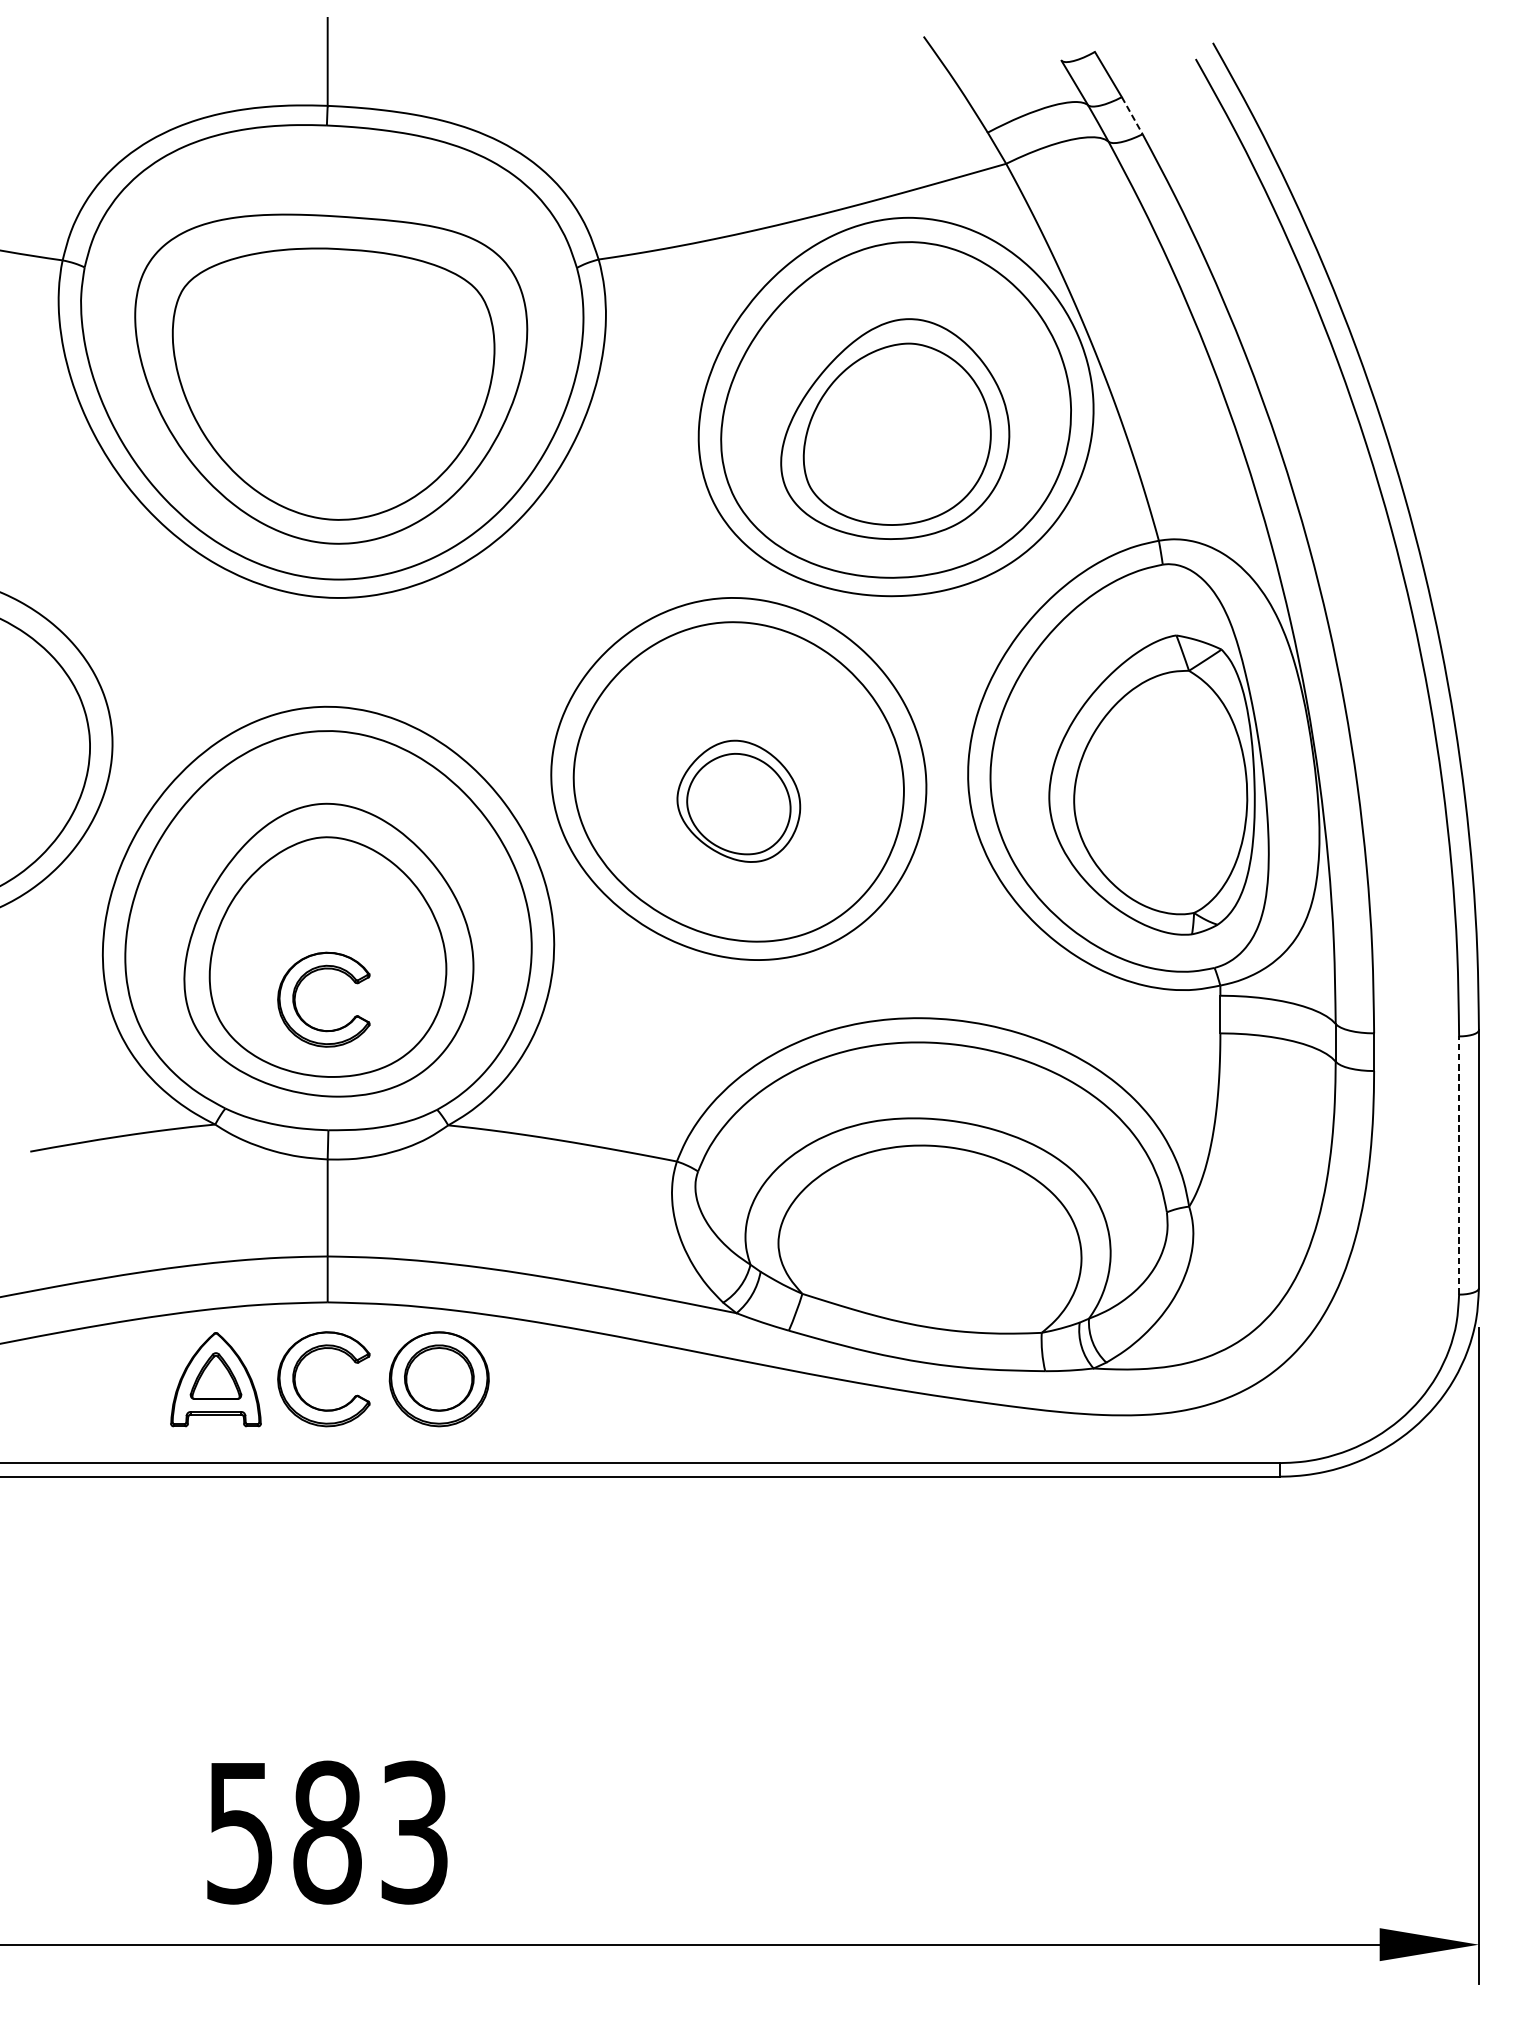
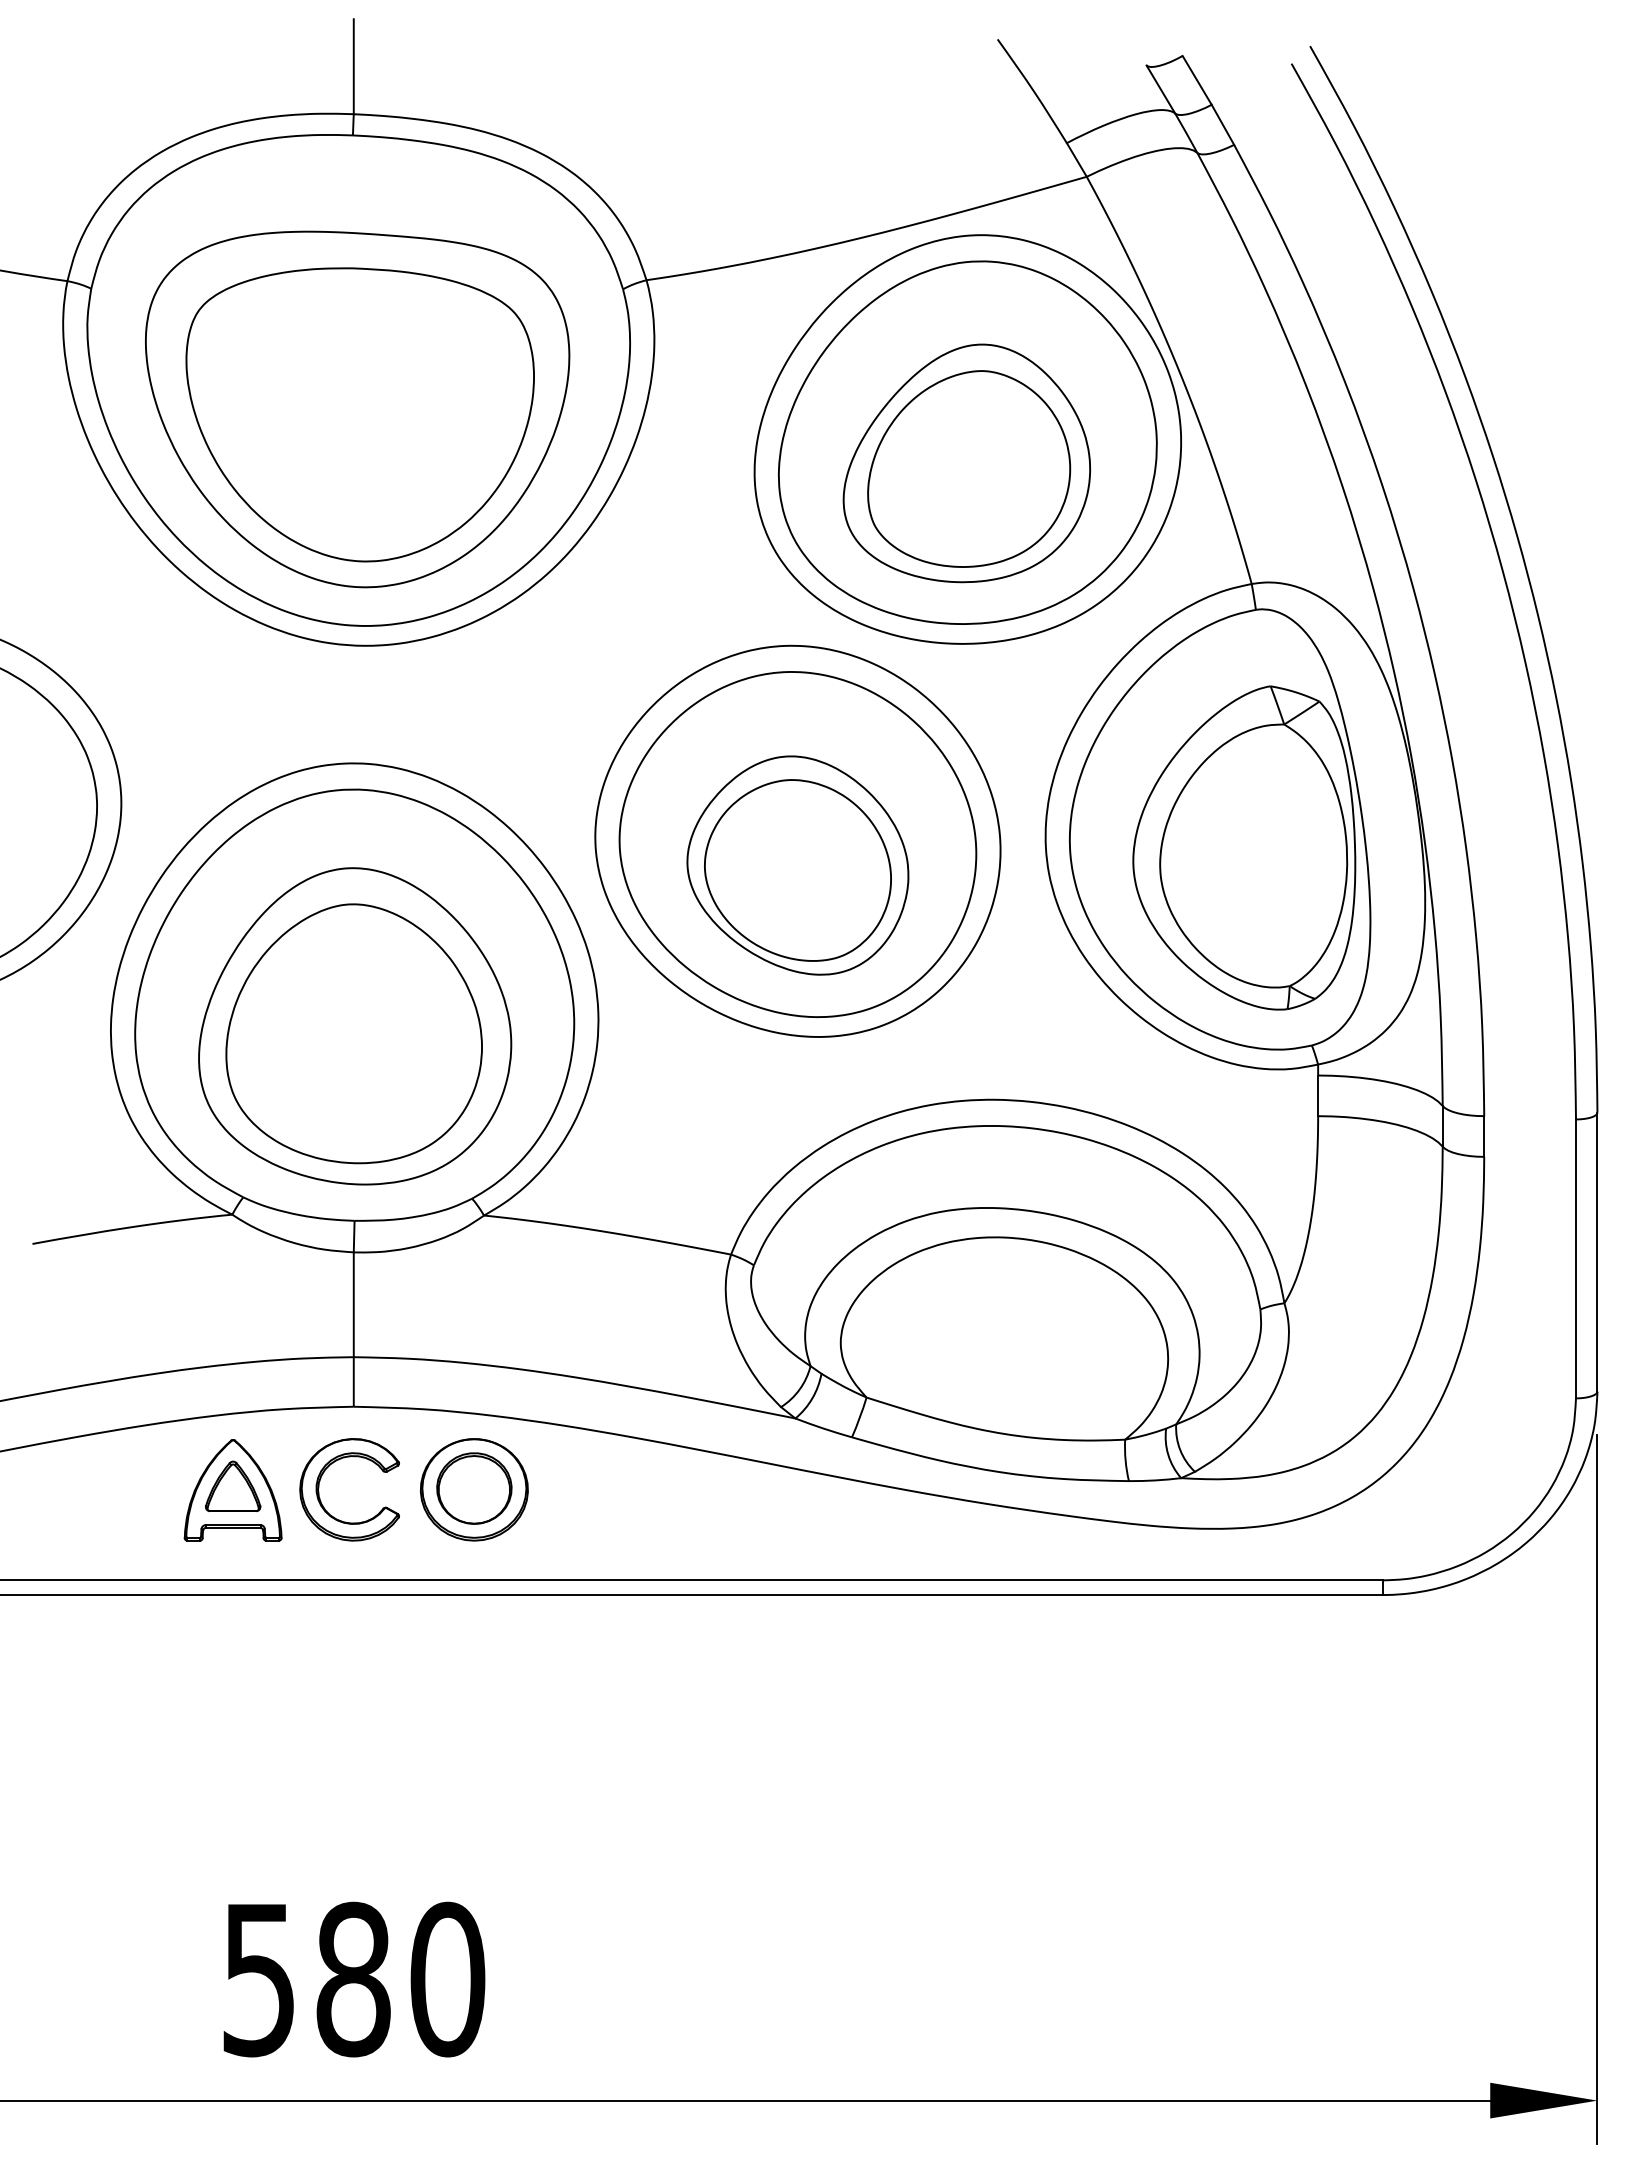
line: (1131, 115) -> (1222, 124), dashed -> solid
part: (738, 801) -> (797, 865), size x1.67
part: (301, 982) -> (325, 1061), removed
line: (1459, 1165) -> (1576, 1258), dashed -> solid
text: (414, 1832) -> (447, 1979), 583 -> 580

